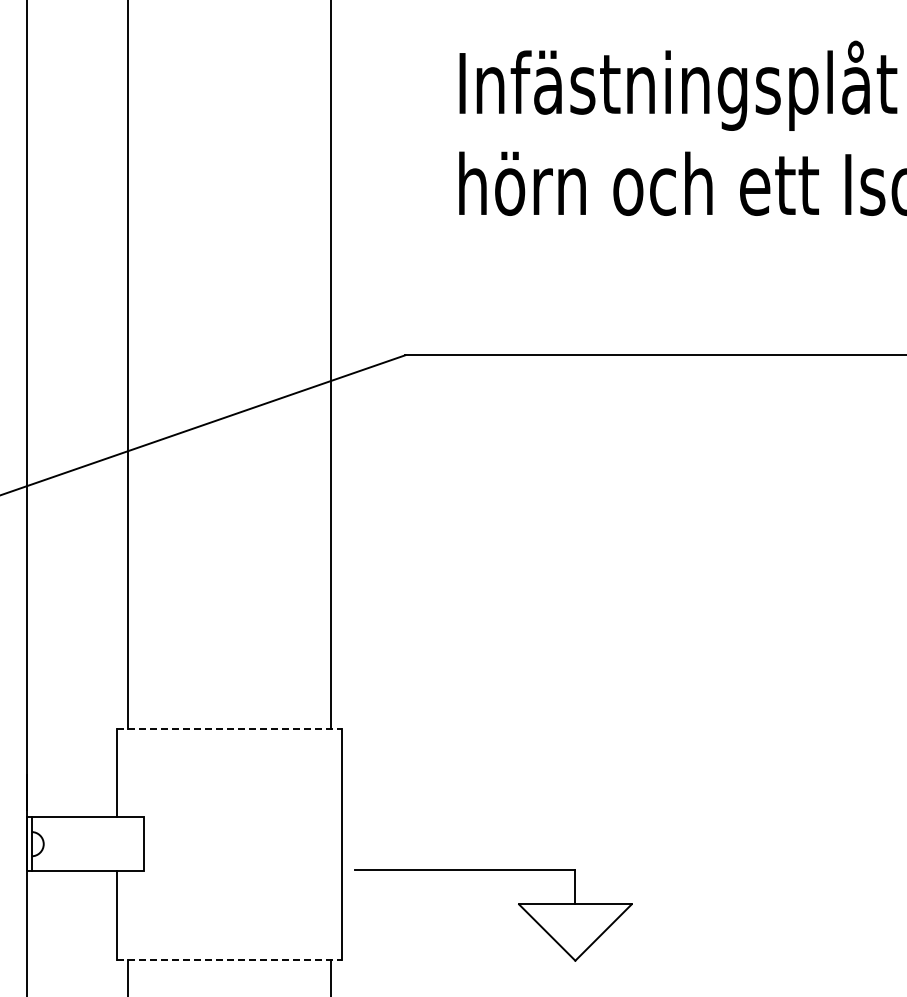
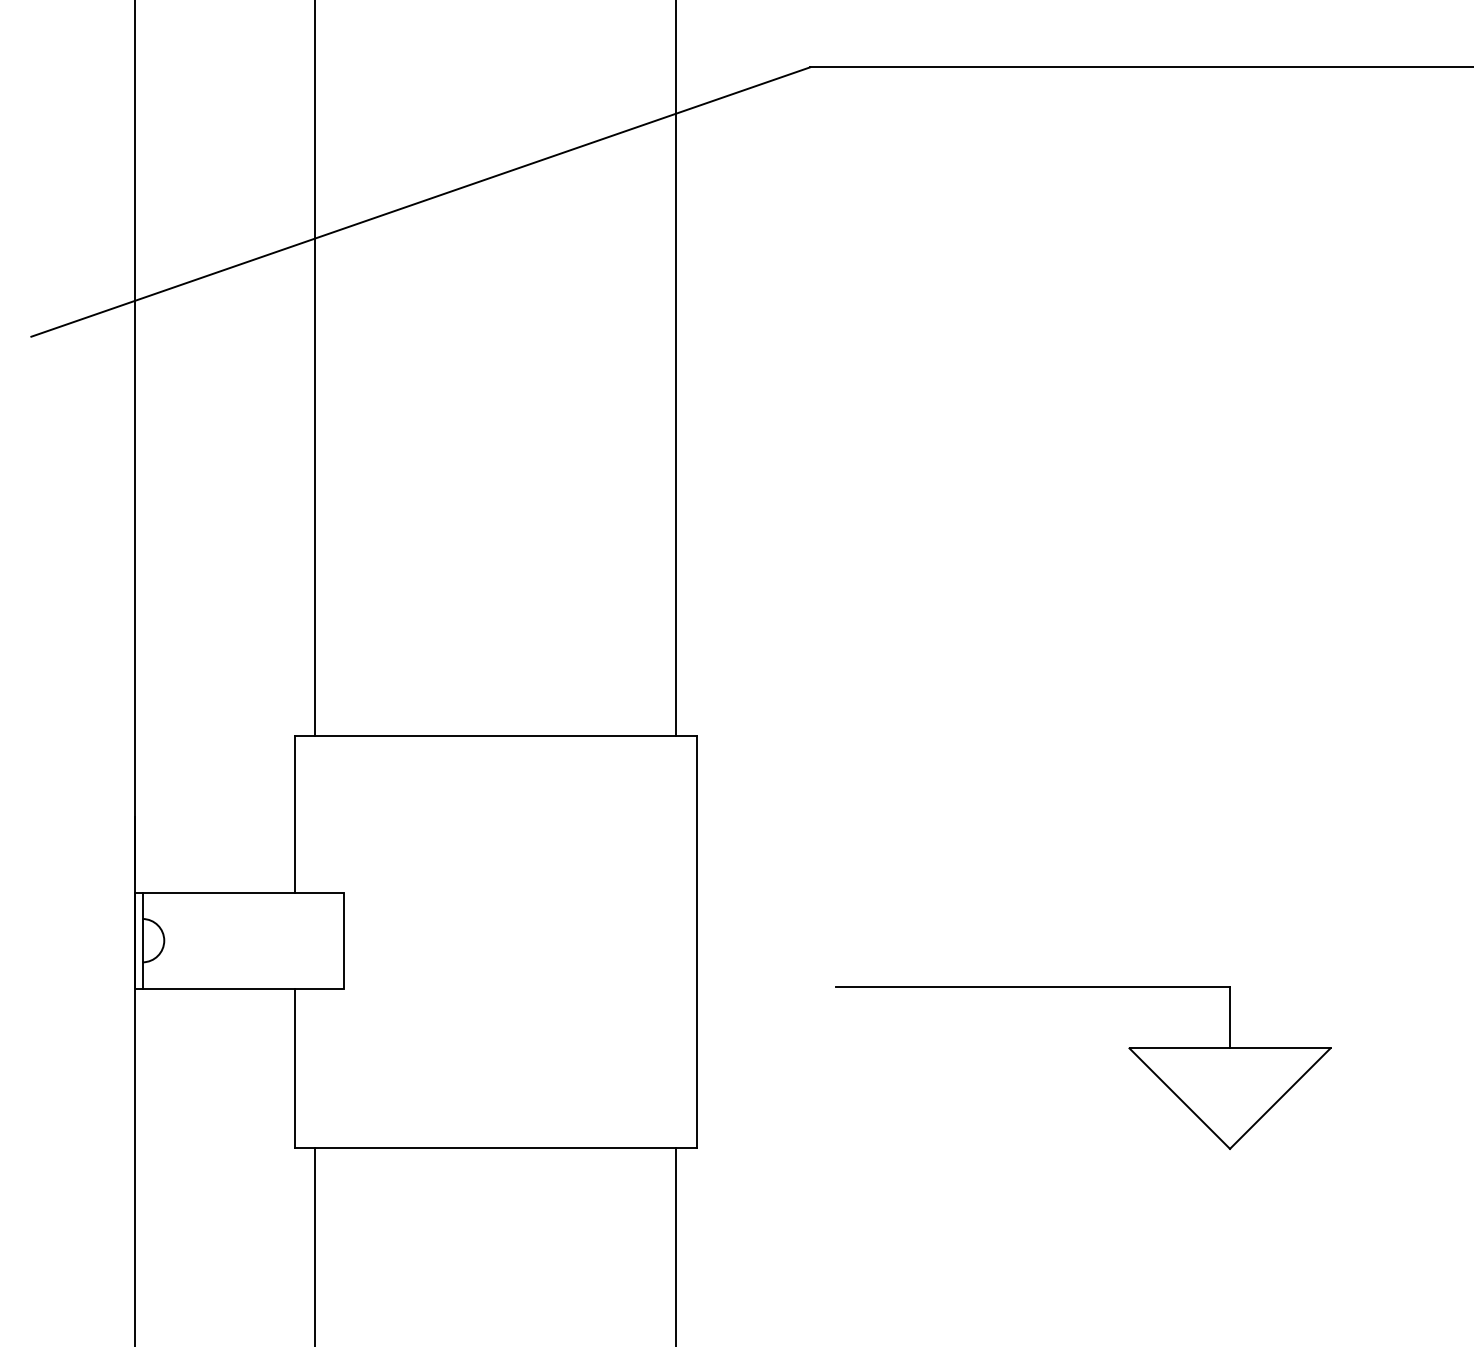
line: (229, 729) -> (496, 735), dashed -> solid
part: (518, 905) -> (1128, 1050), moved
line: (229, 960) -> (496, 1148), dashed -> solid

